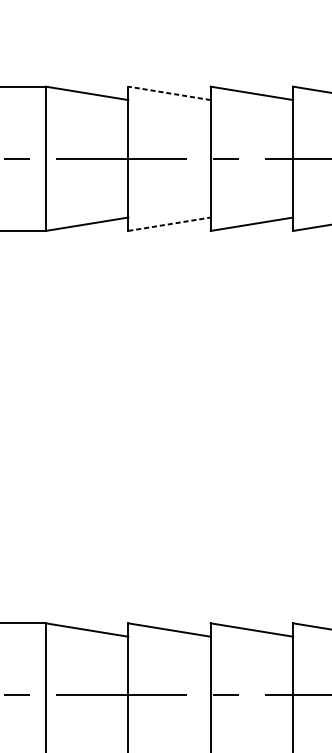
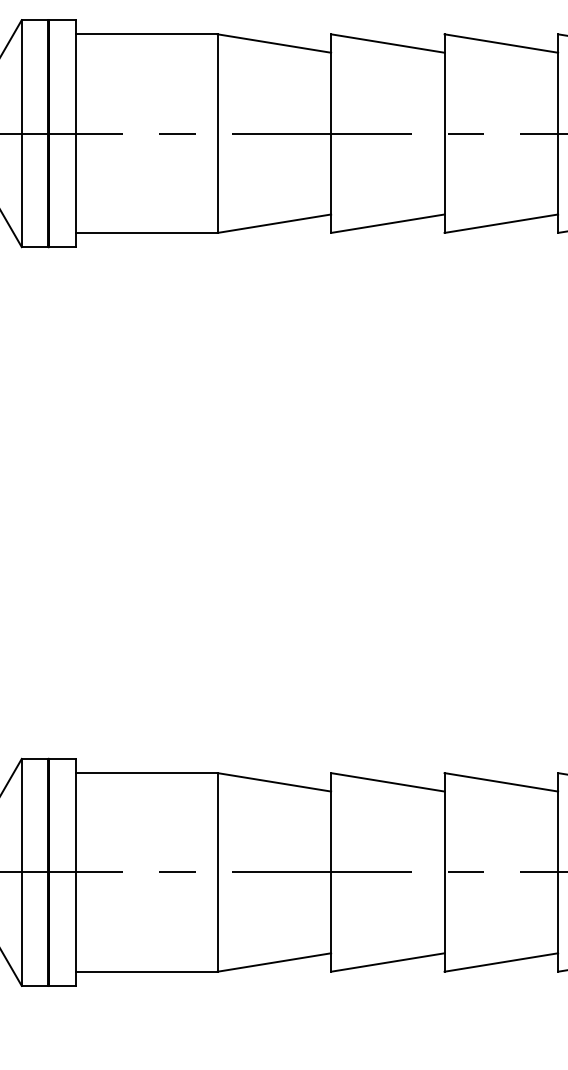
line: (169, 93) -> (387, 43), dashed -> solid
line: (169, 224) -> (388, 223), dashed -> solid

